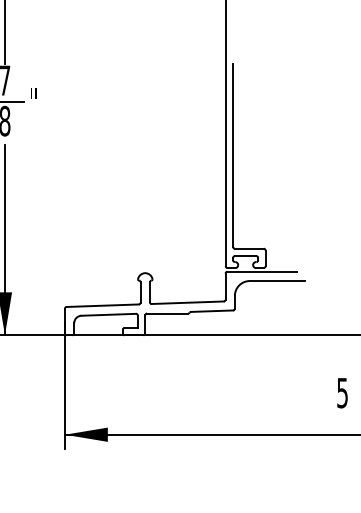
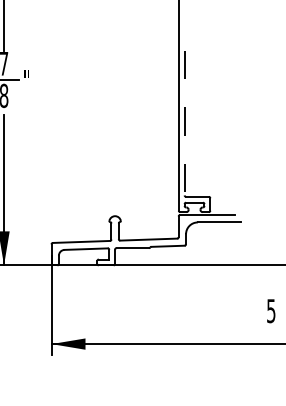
line: (232, 156) -> (184, 123), solid -> dashed

